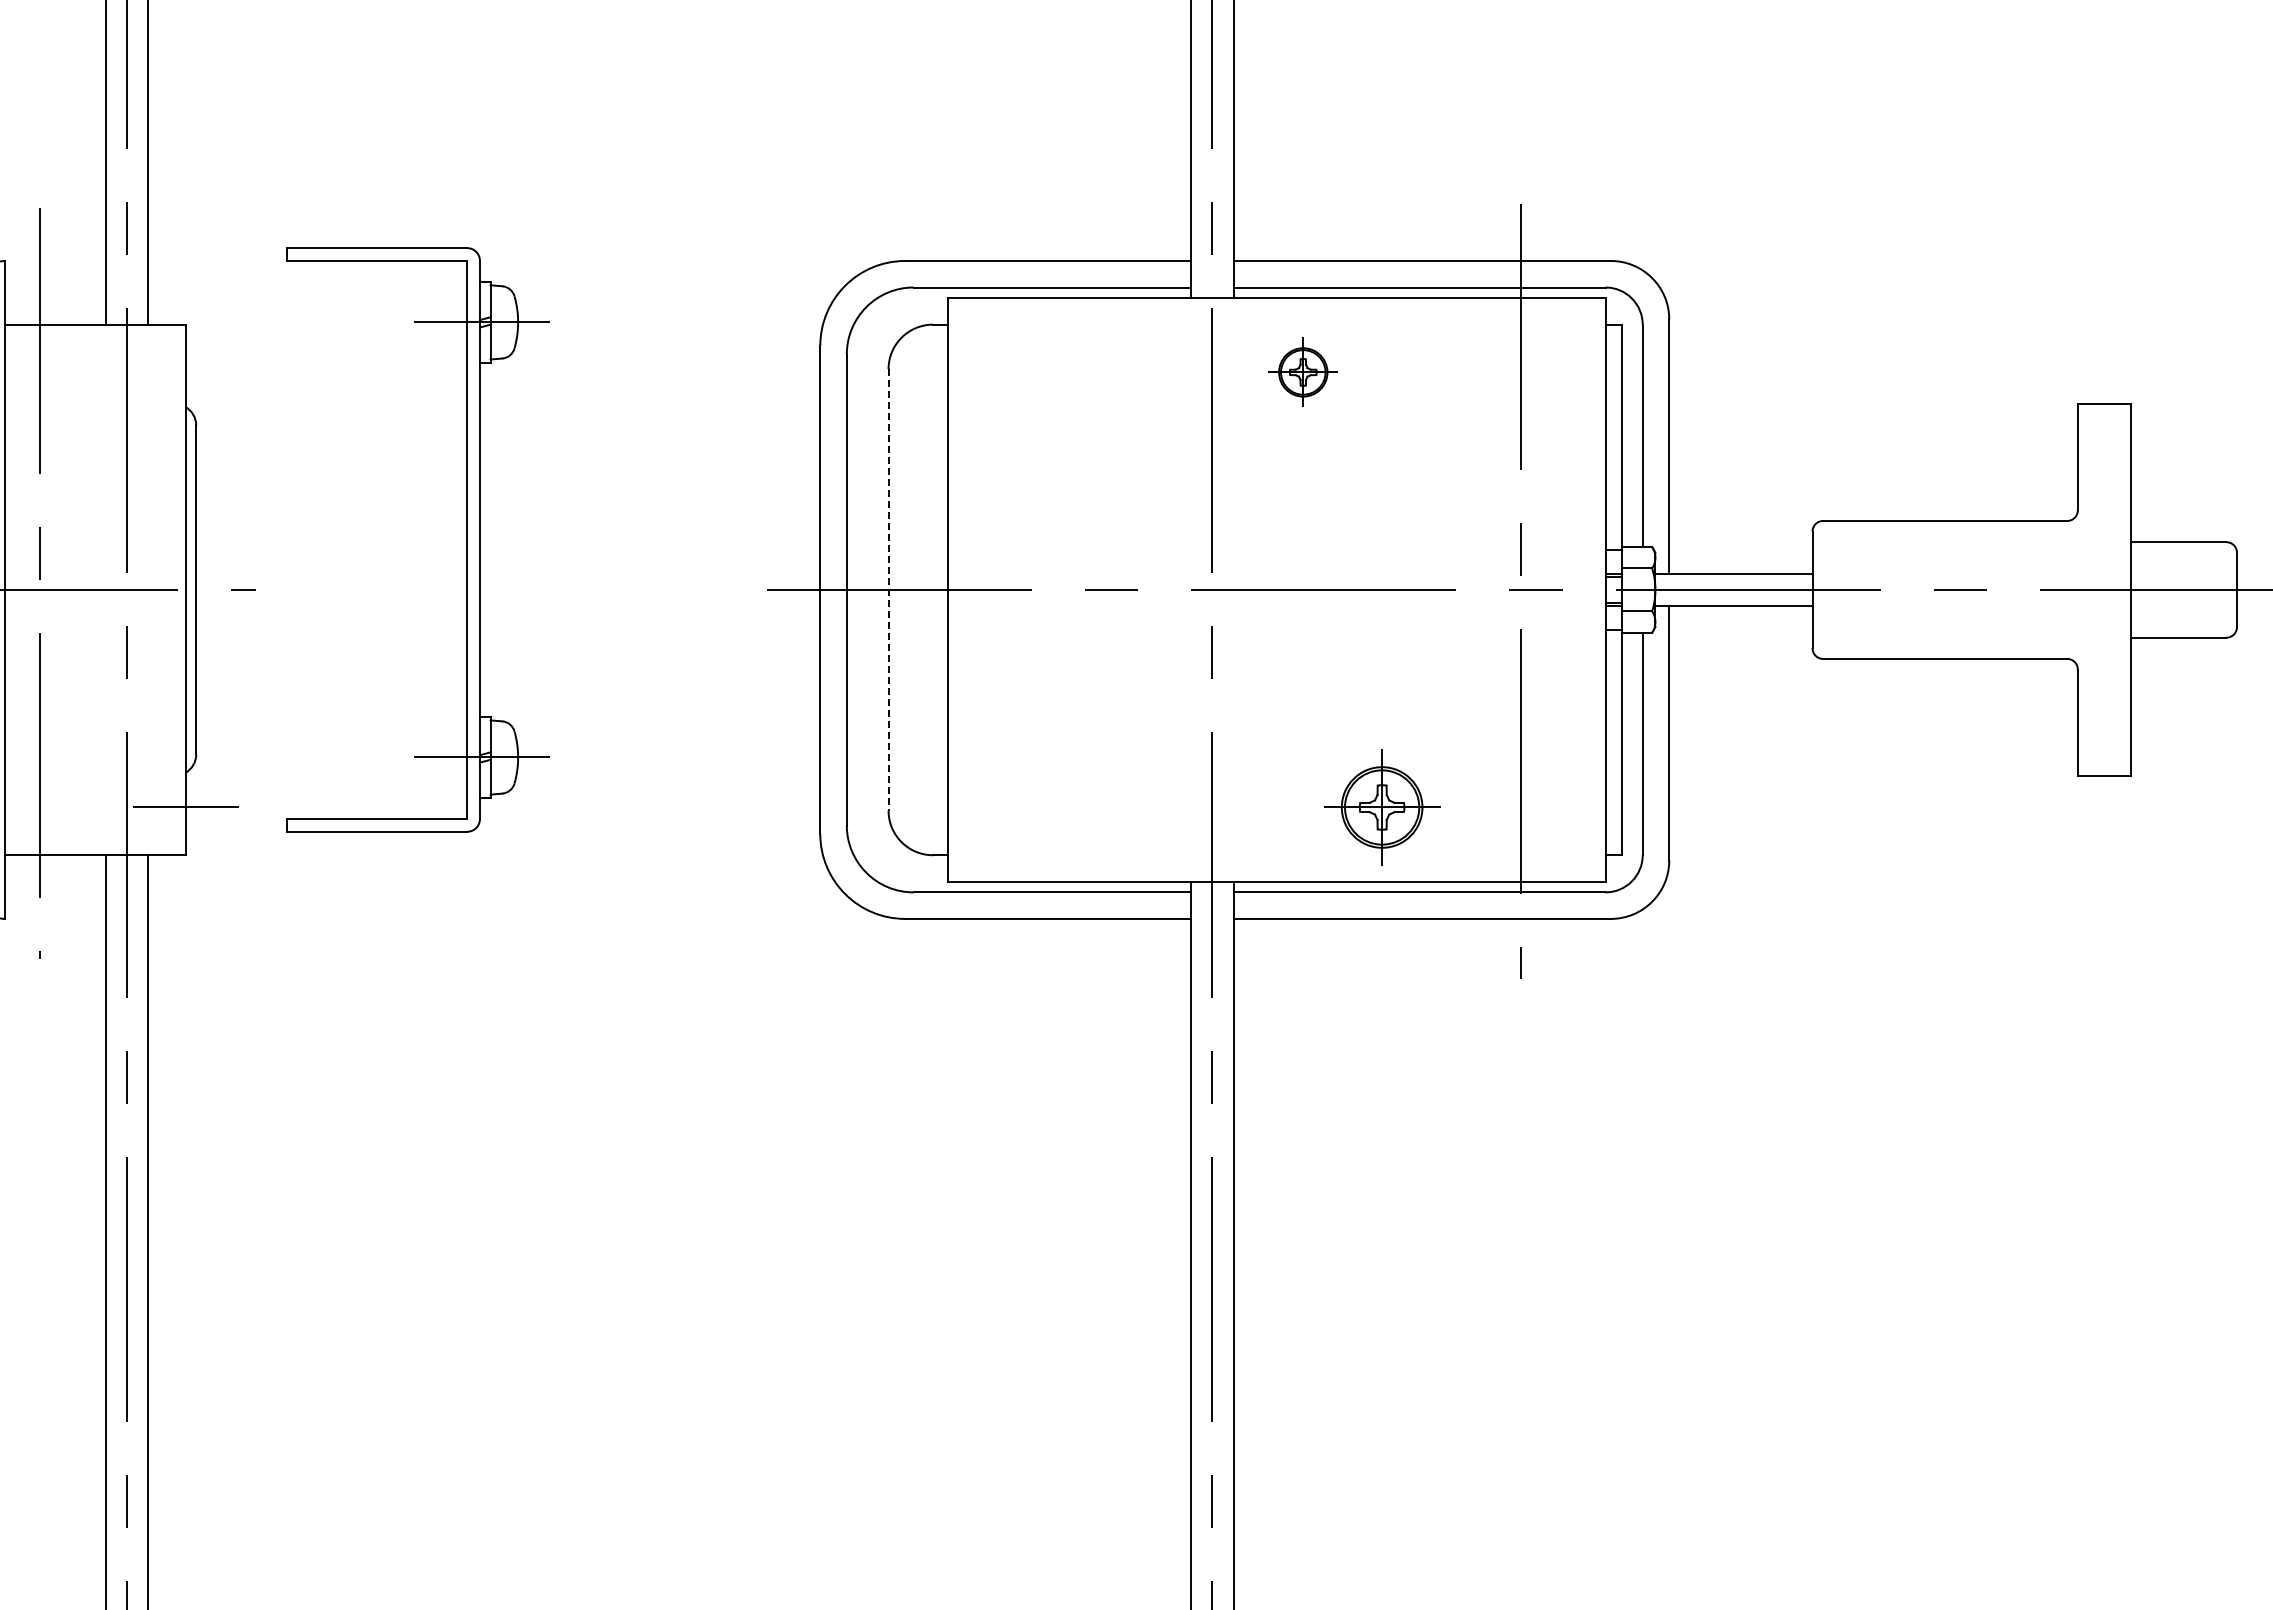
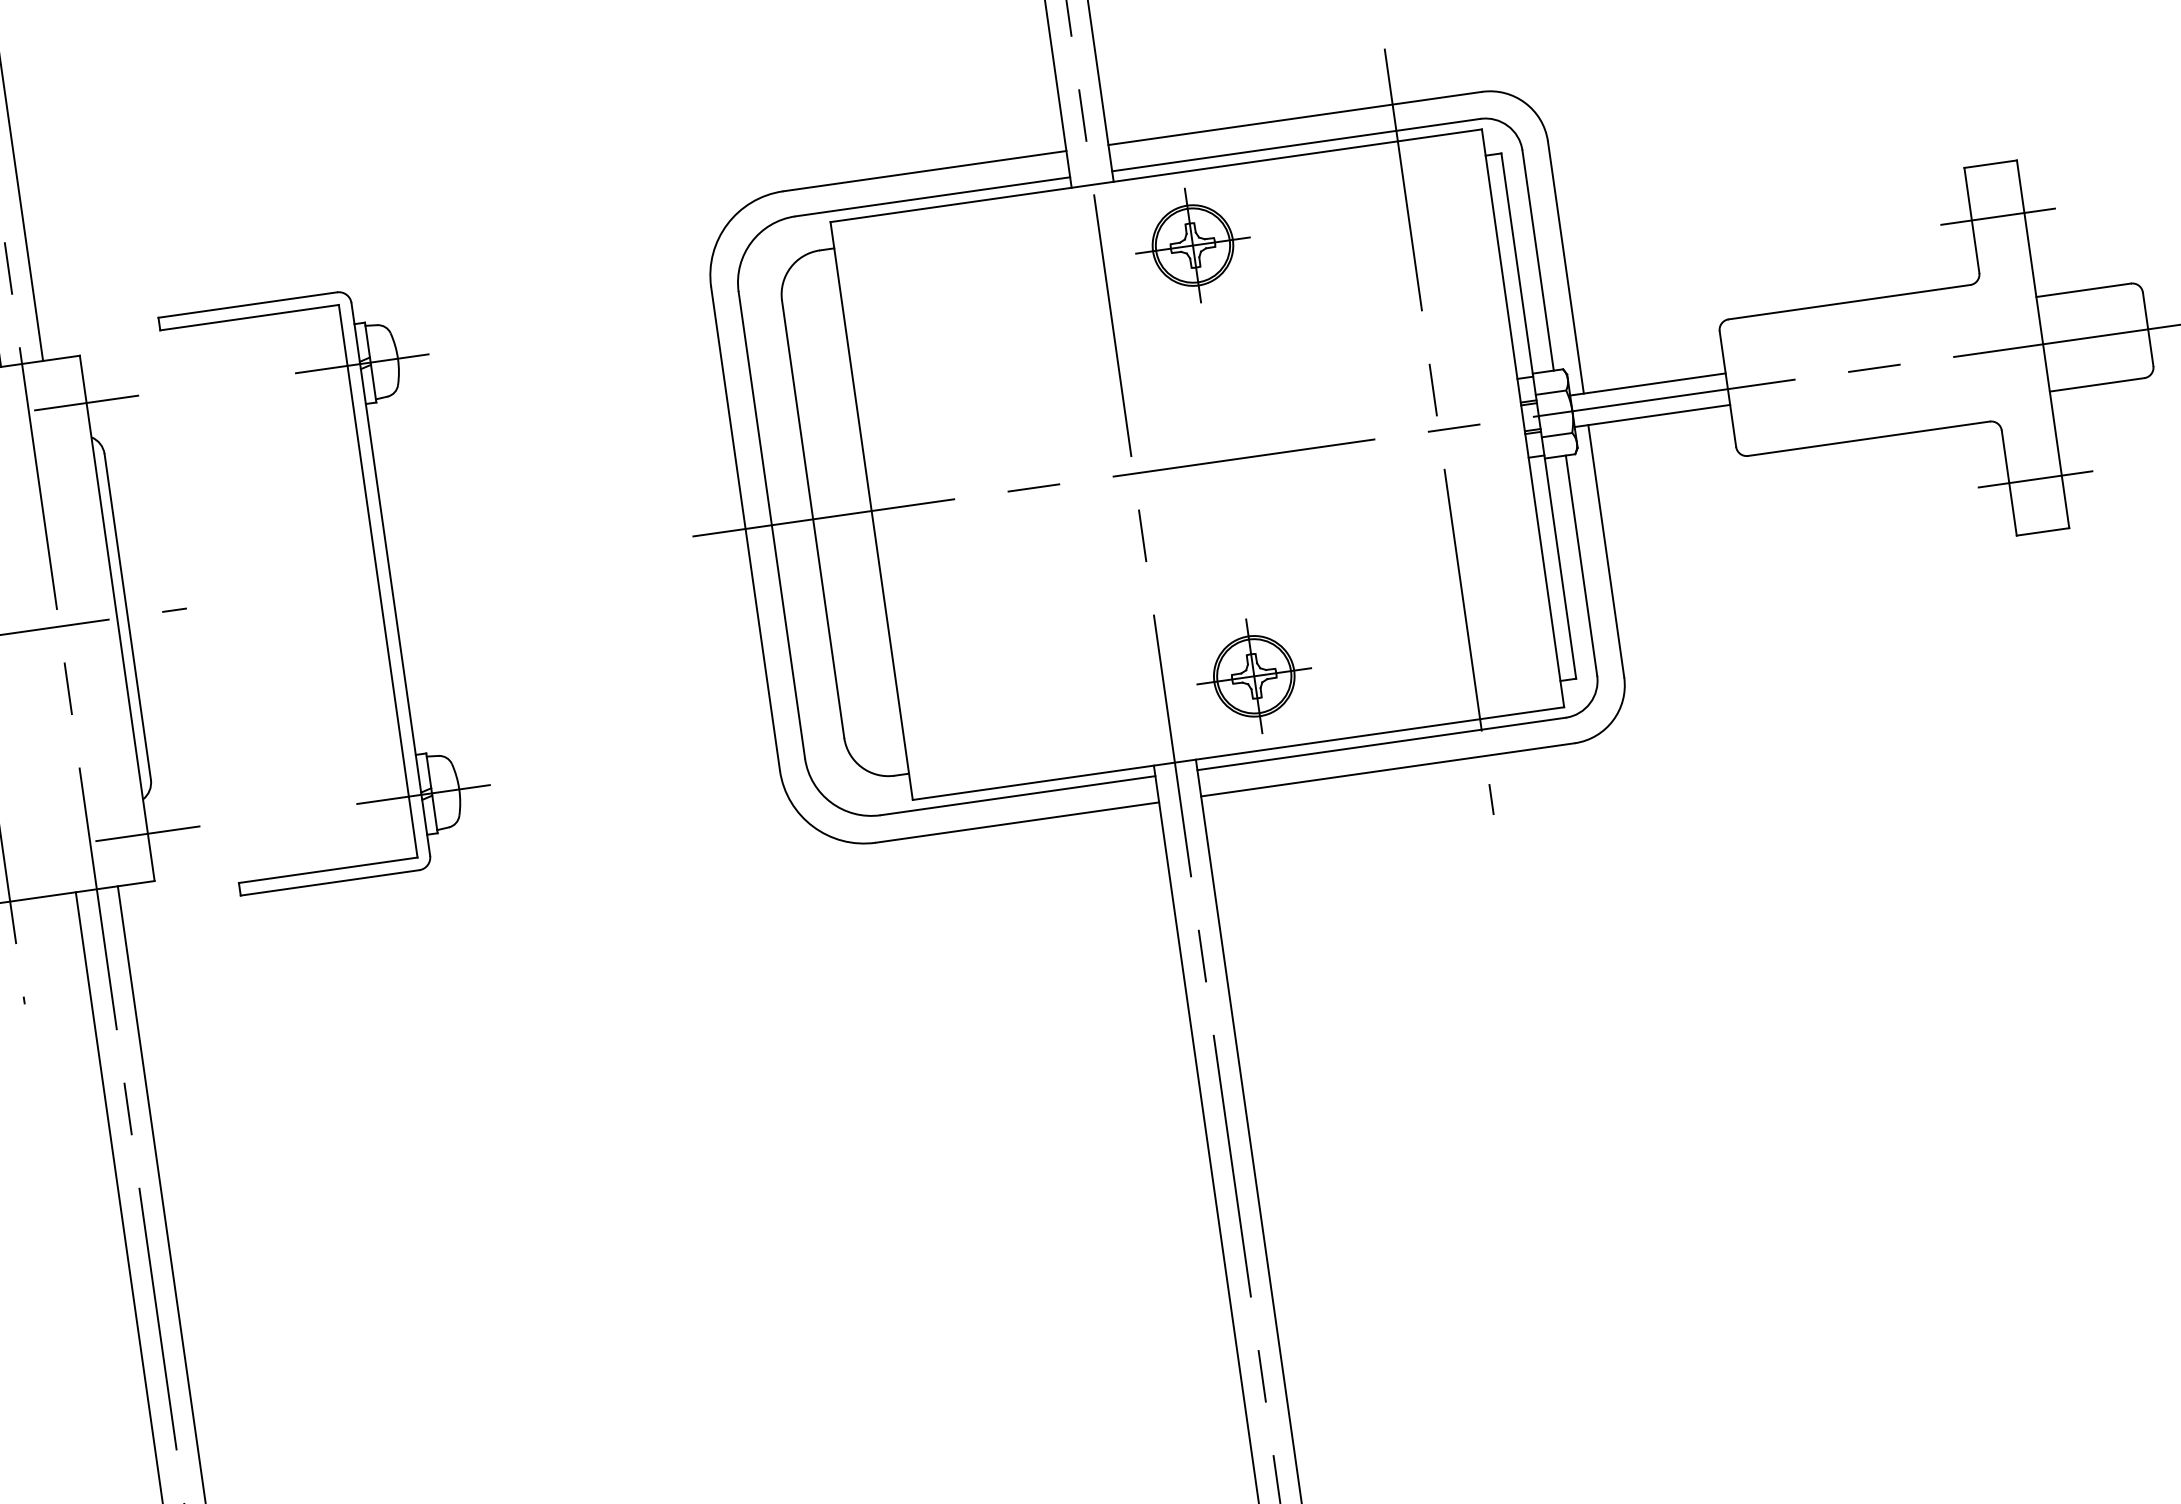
line: (185, 372) -> (86, 403), added
part: (1303, 372) -> (1193, 245), size x1.67
line: (2103, 457) -> (1997, 217), added
part: (466, 539) -> (377, 580), moved
line: (888, 589) -> (813, 518), dashed -> solid
line: (2103, 722) -> (2034, 479), added
part: (1382, 807) -> (1254, 676), moved

